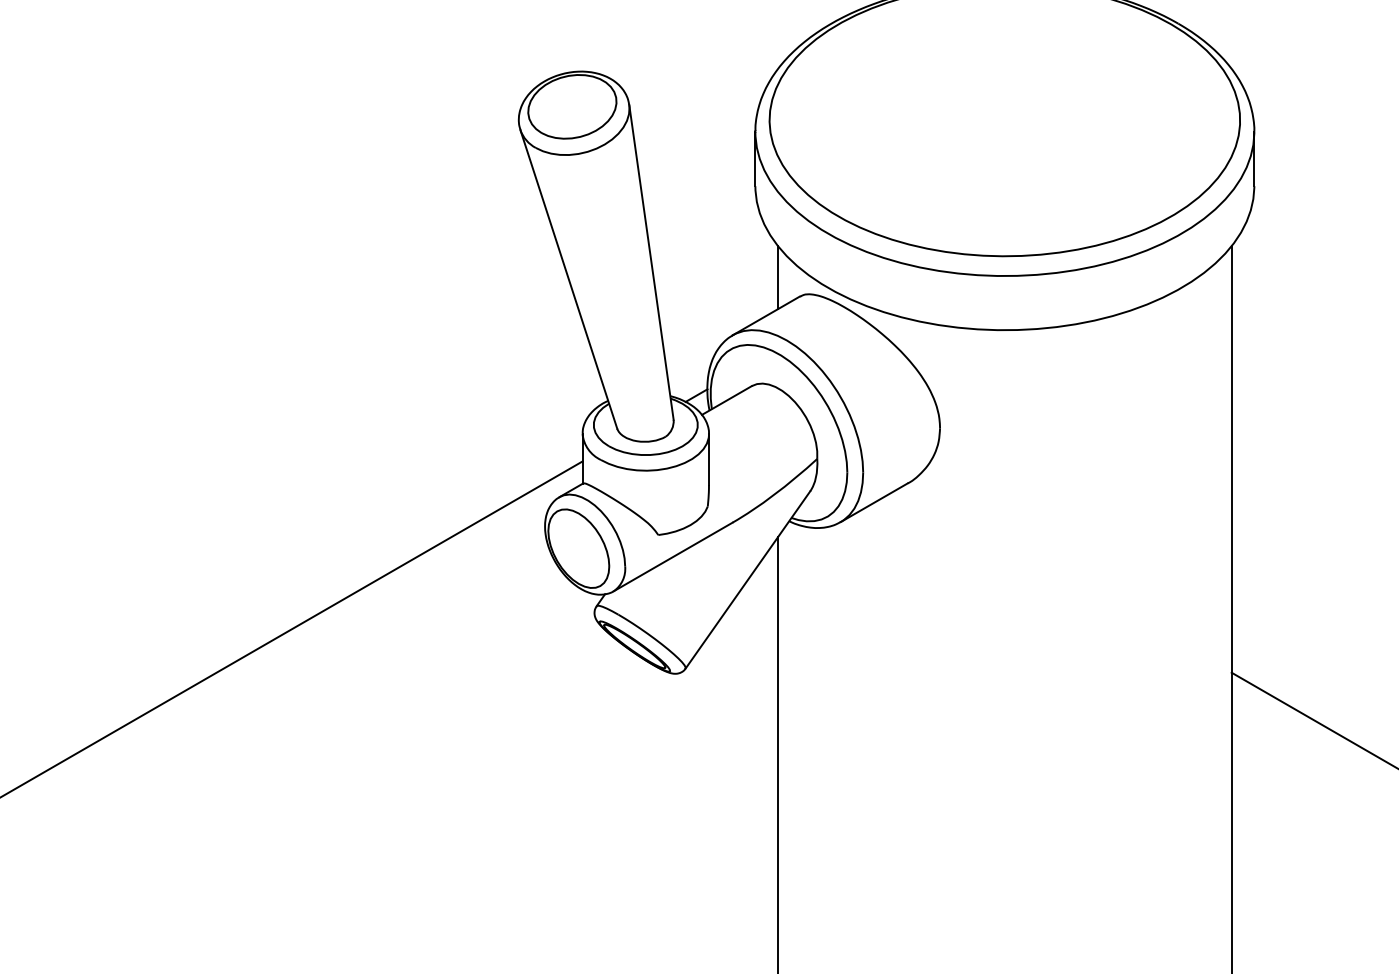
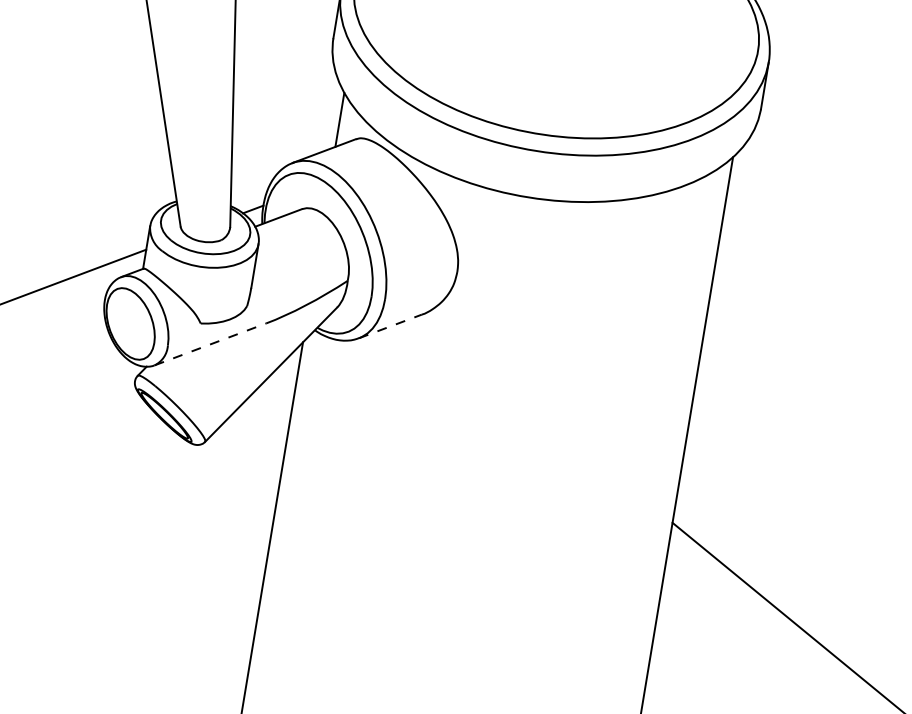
line: (874, 502) -> (390, 326), solid -> dashed
line: (673, 556) -> (210, 344), solid -> dashed

